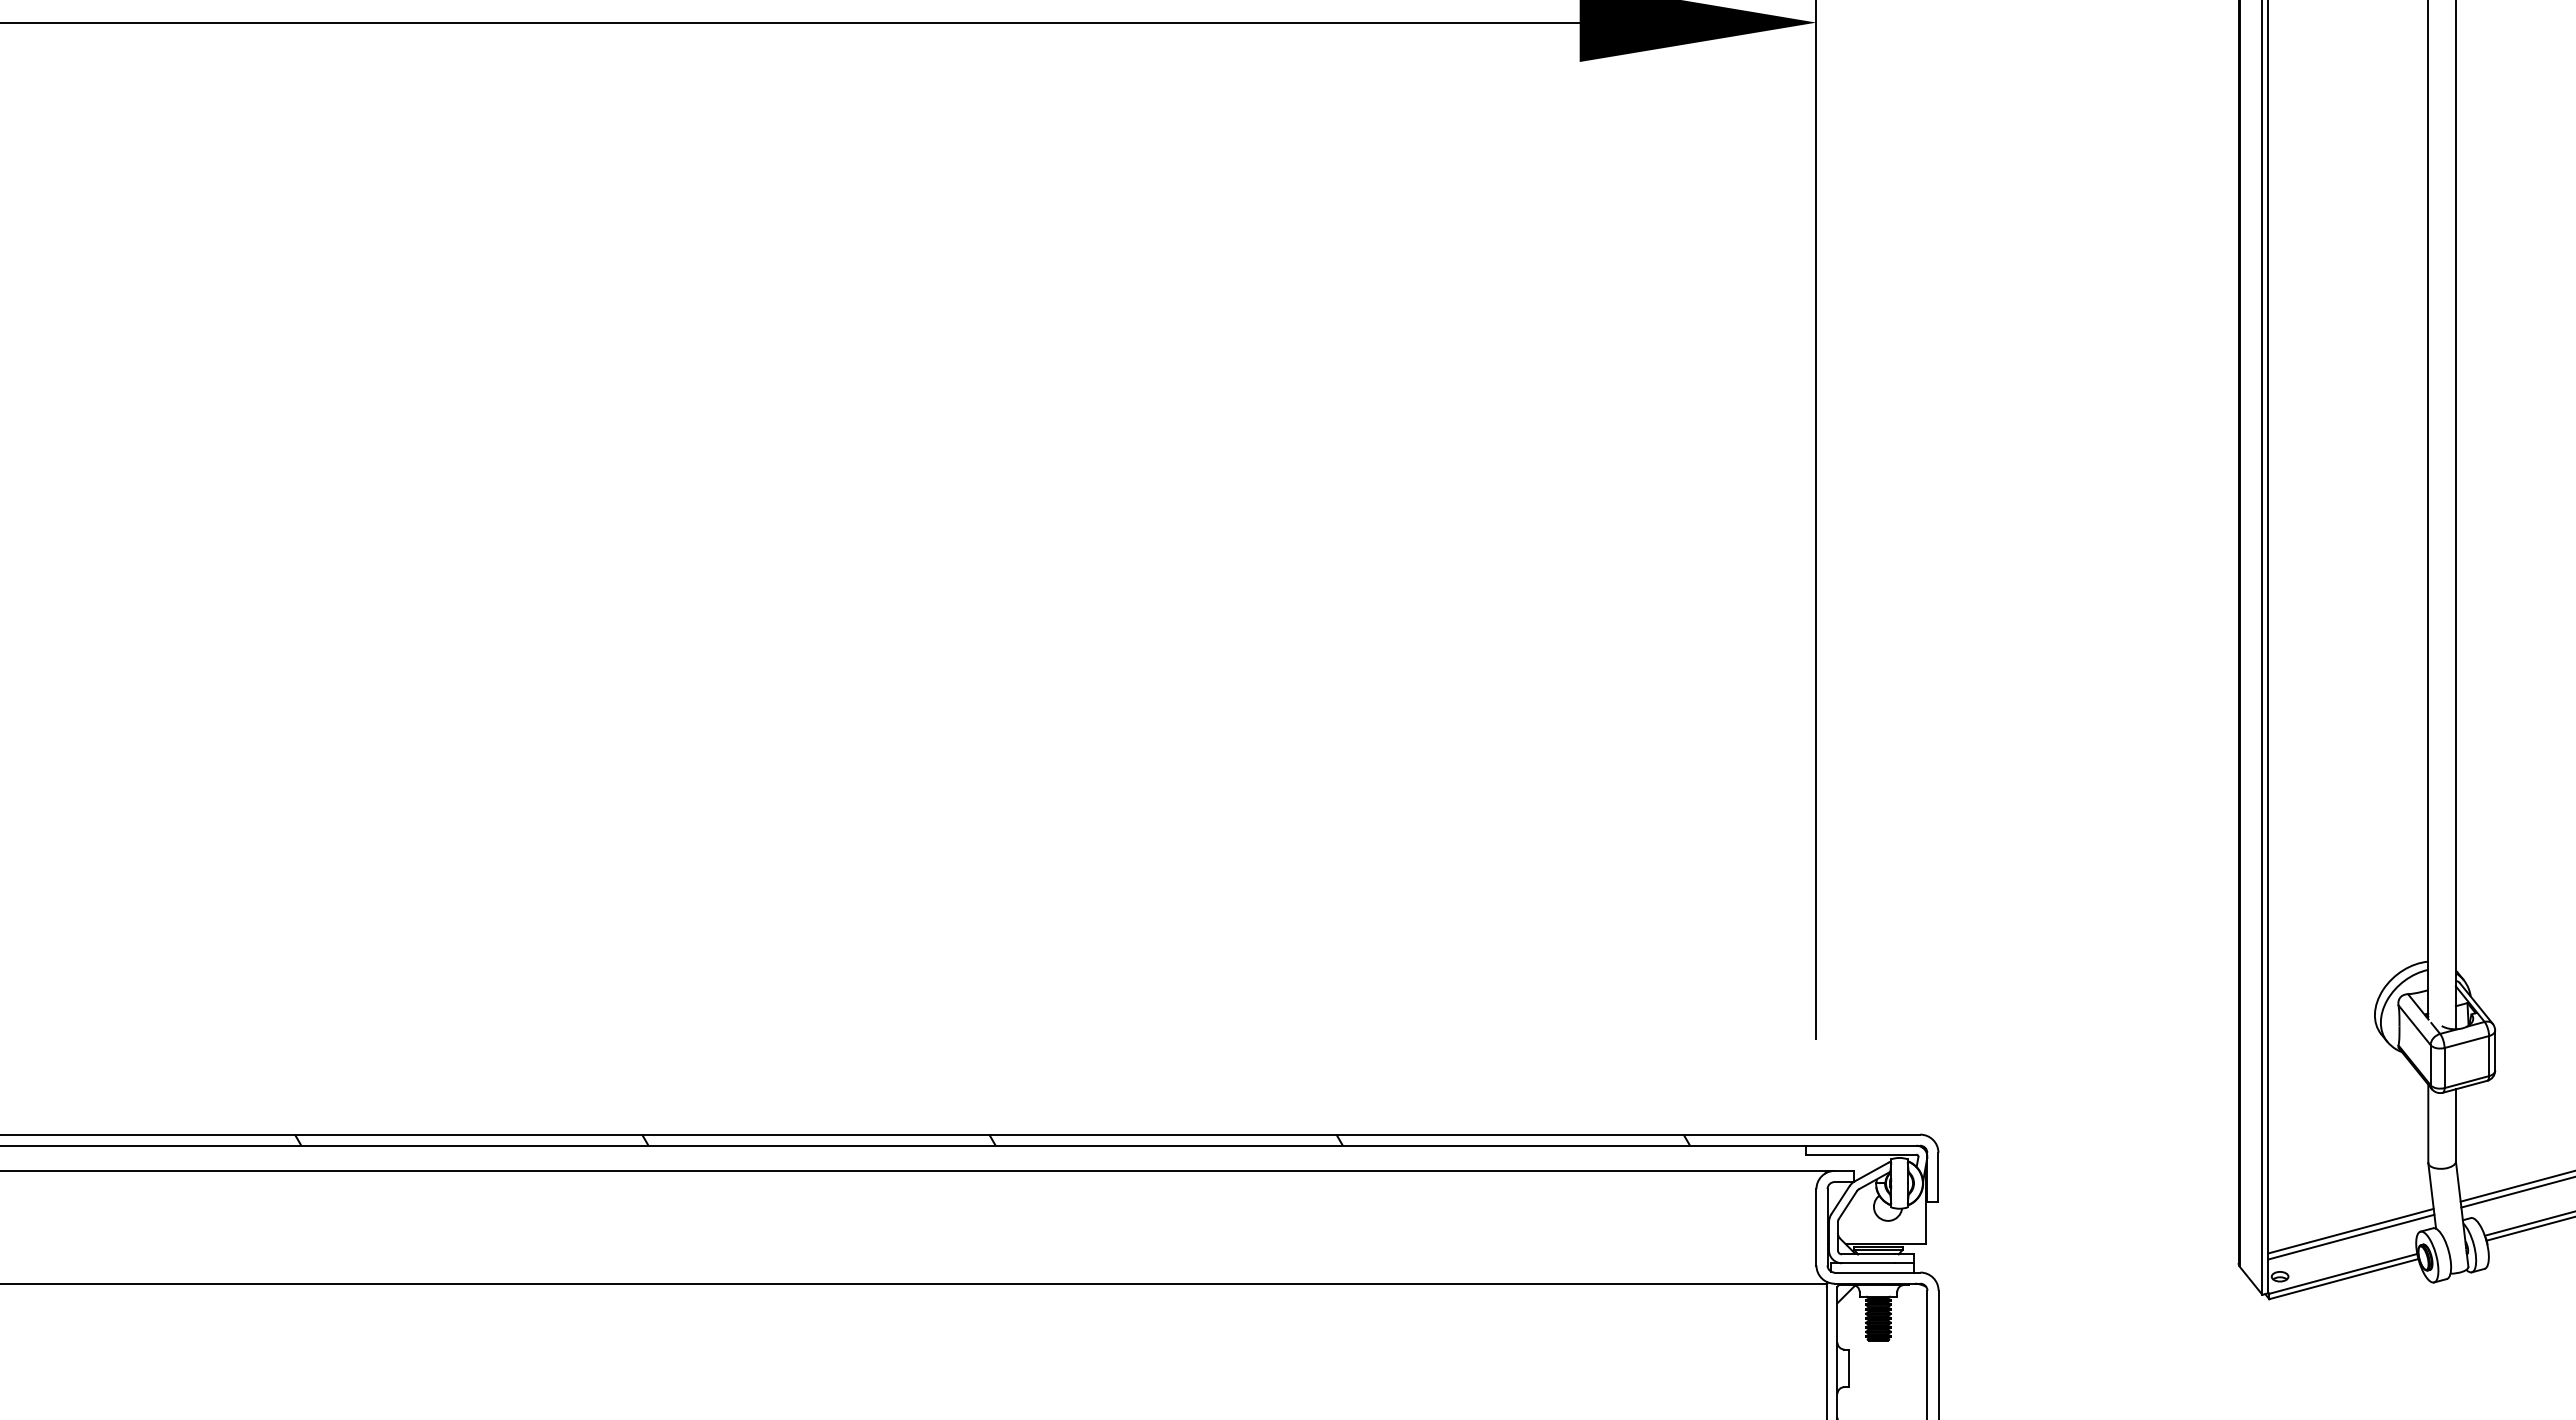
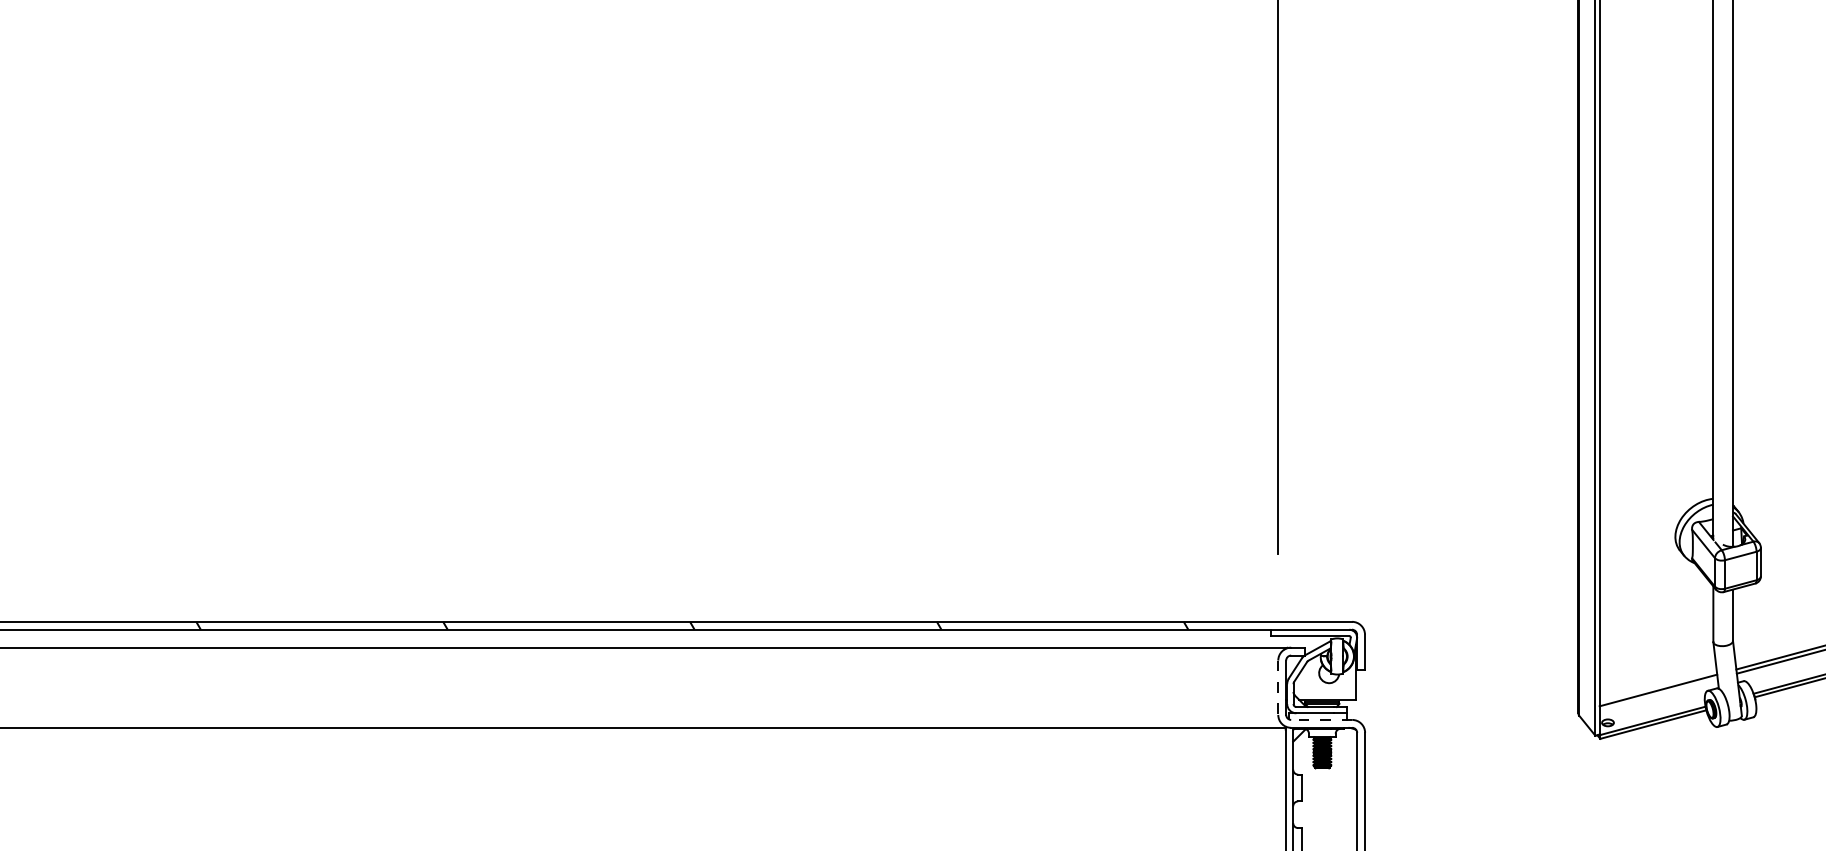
line: (1816, 1227) -> (1278, 687), solid -> dashed
line: (2351, 1236) -> (1658, 694), removed
line: (1877, 1272) -> (1321, 719), solid -> dashed

